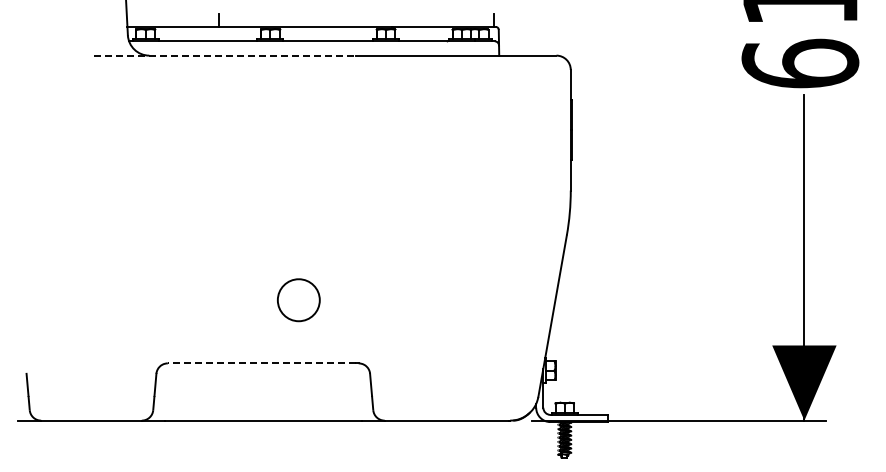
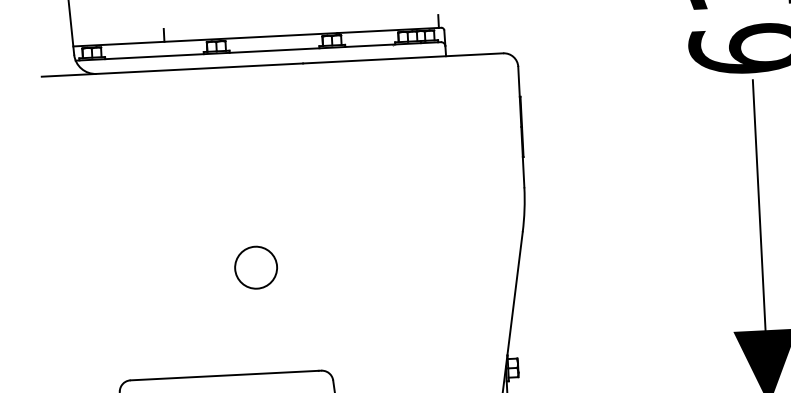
line: (225, 55) -> (172, 69), dashed -> solid
part: (298, 300) -> (255, 267), moved
line: (261, 363) -> (224, 375), dashed -> solid

